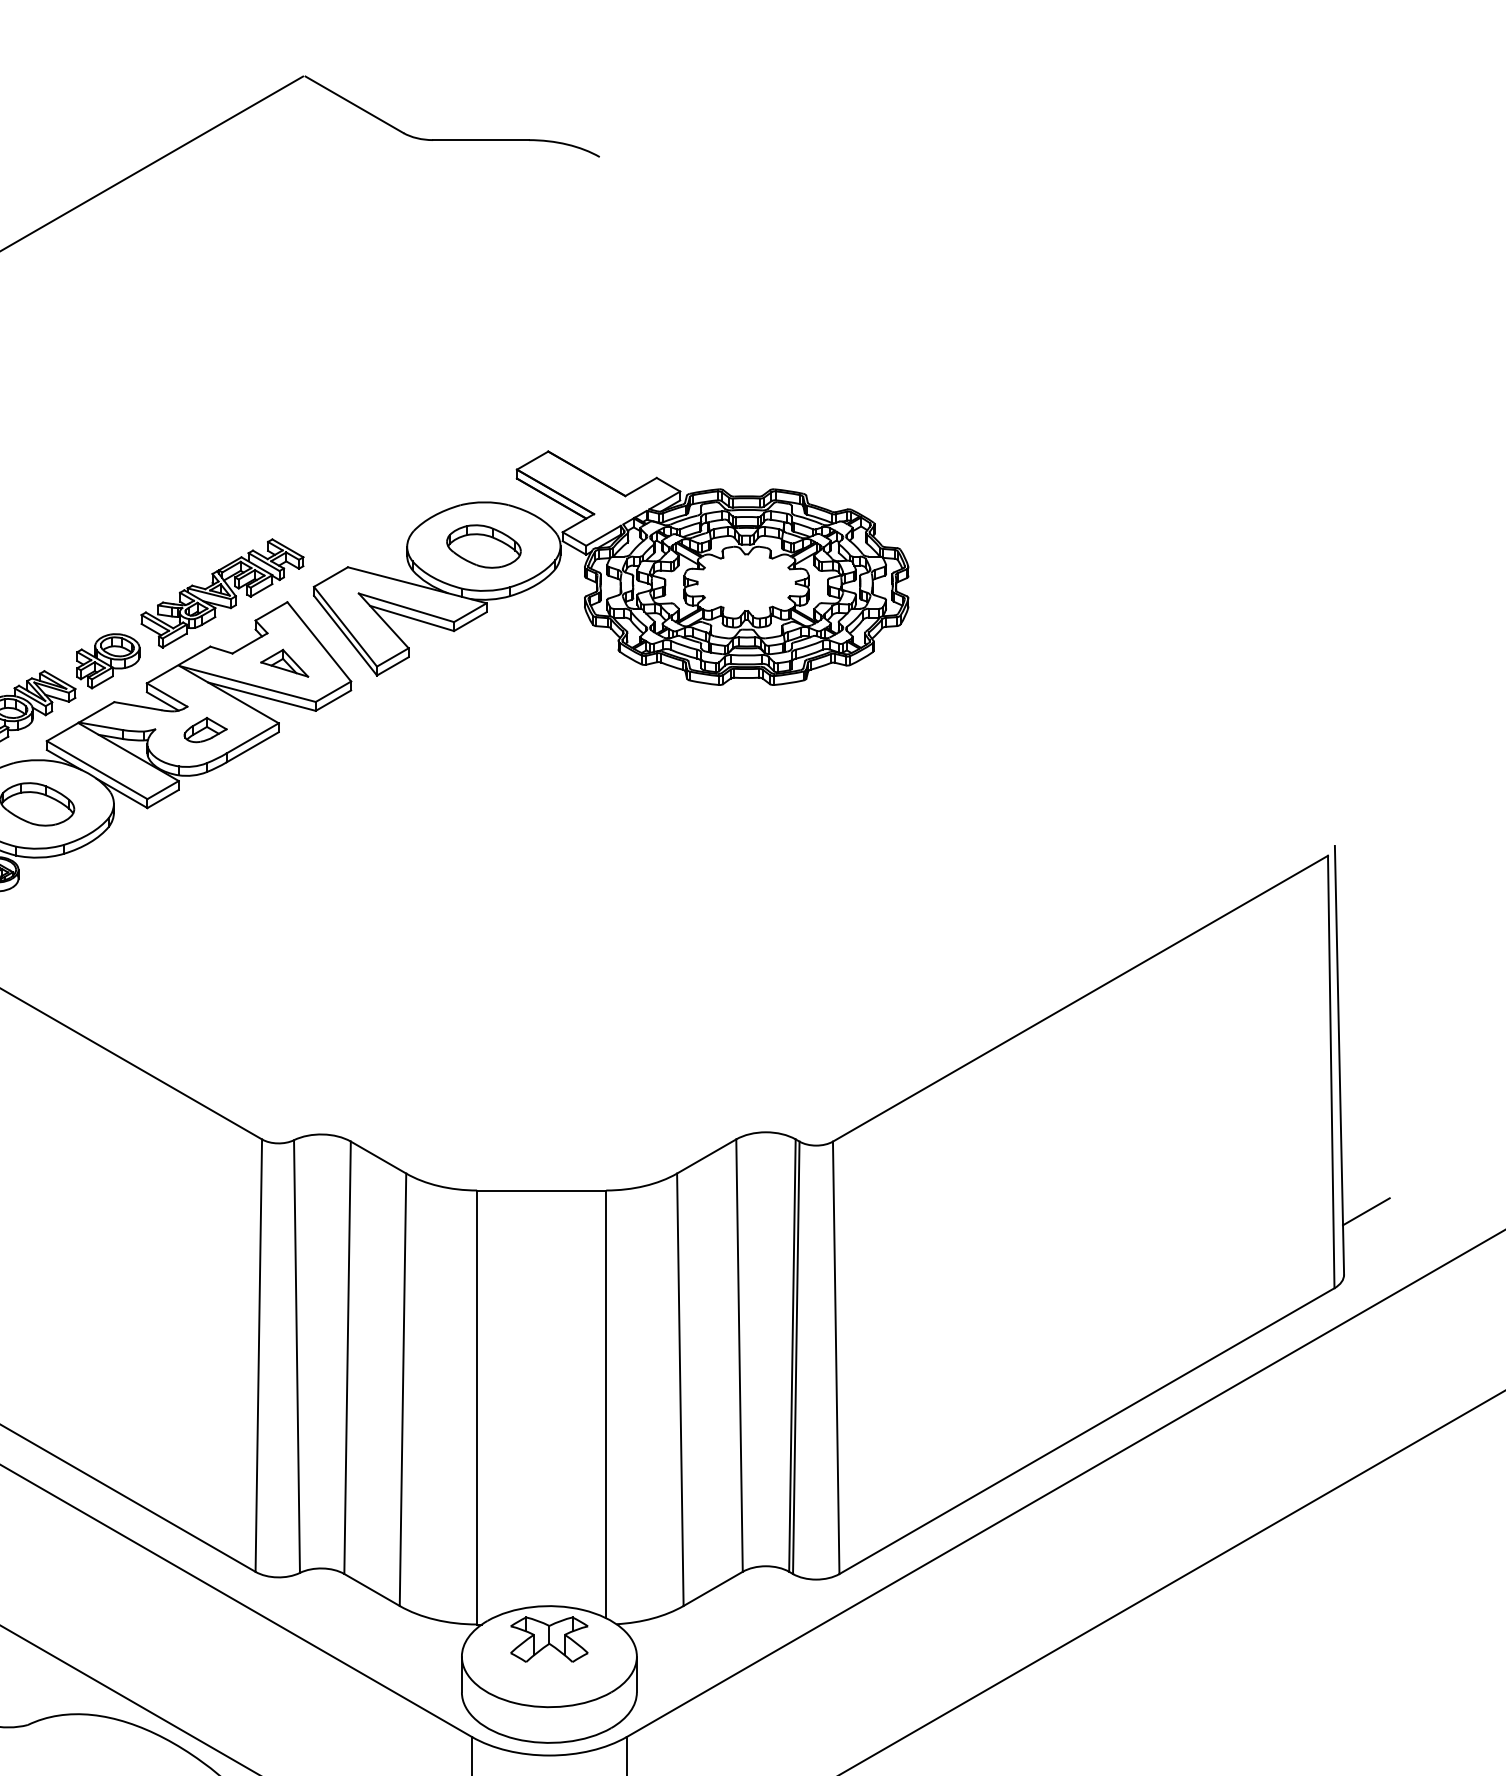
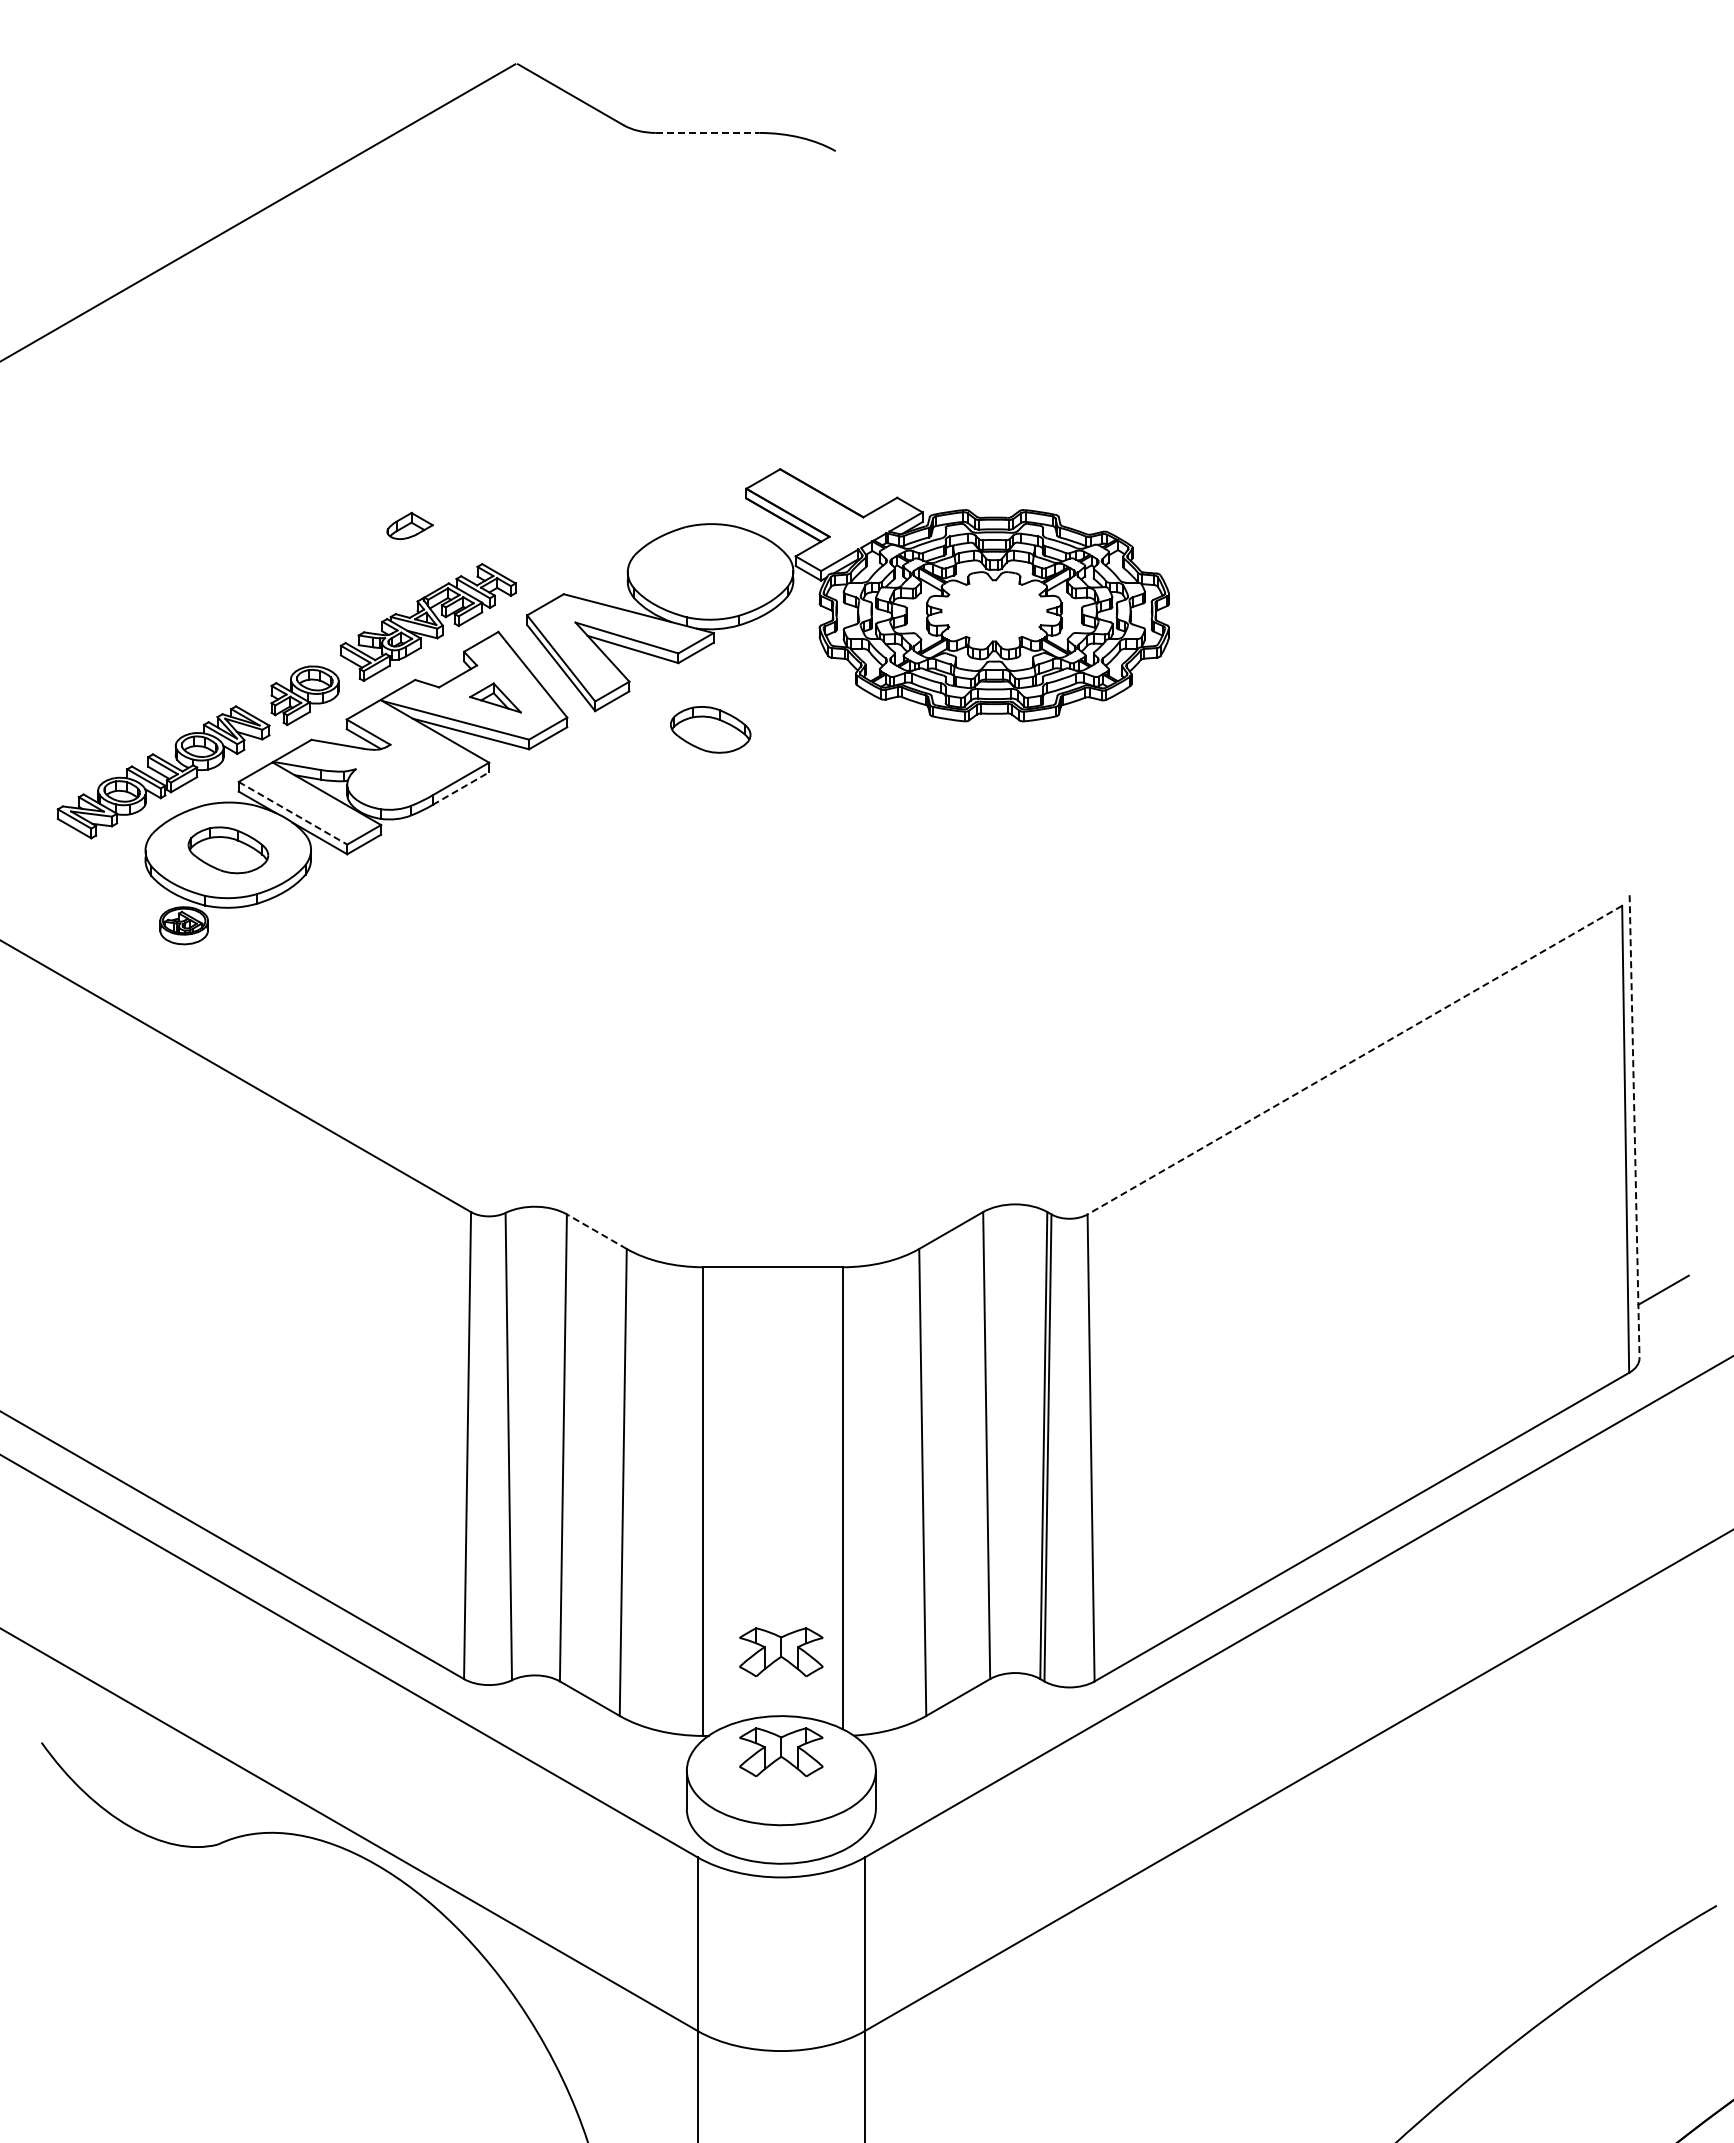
line: (481, 139) -> (707, 132), solid -> dashed
part: (483, 546) -> (710, 729), moved
part: (205, 729) -> (409, 525), moved
line: (252, 747) -> (460, 788), solid -> dashed
line: (96, 770) -> (292, 813), solid -> dashed
line: (1080, 999) -> (1354, 1060), solid -> dashed
line: (1339, 1061) -> (1634, 1127), solid -> dashed
line: (378, 1157) -> (596, 1231), solid -> dashed
part: (549, 1547) -> (781, 1652), added

